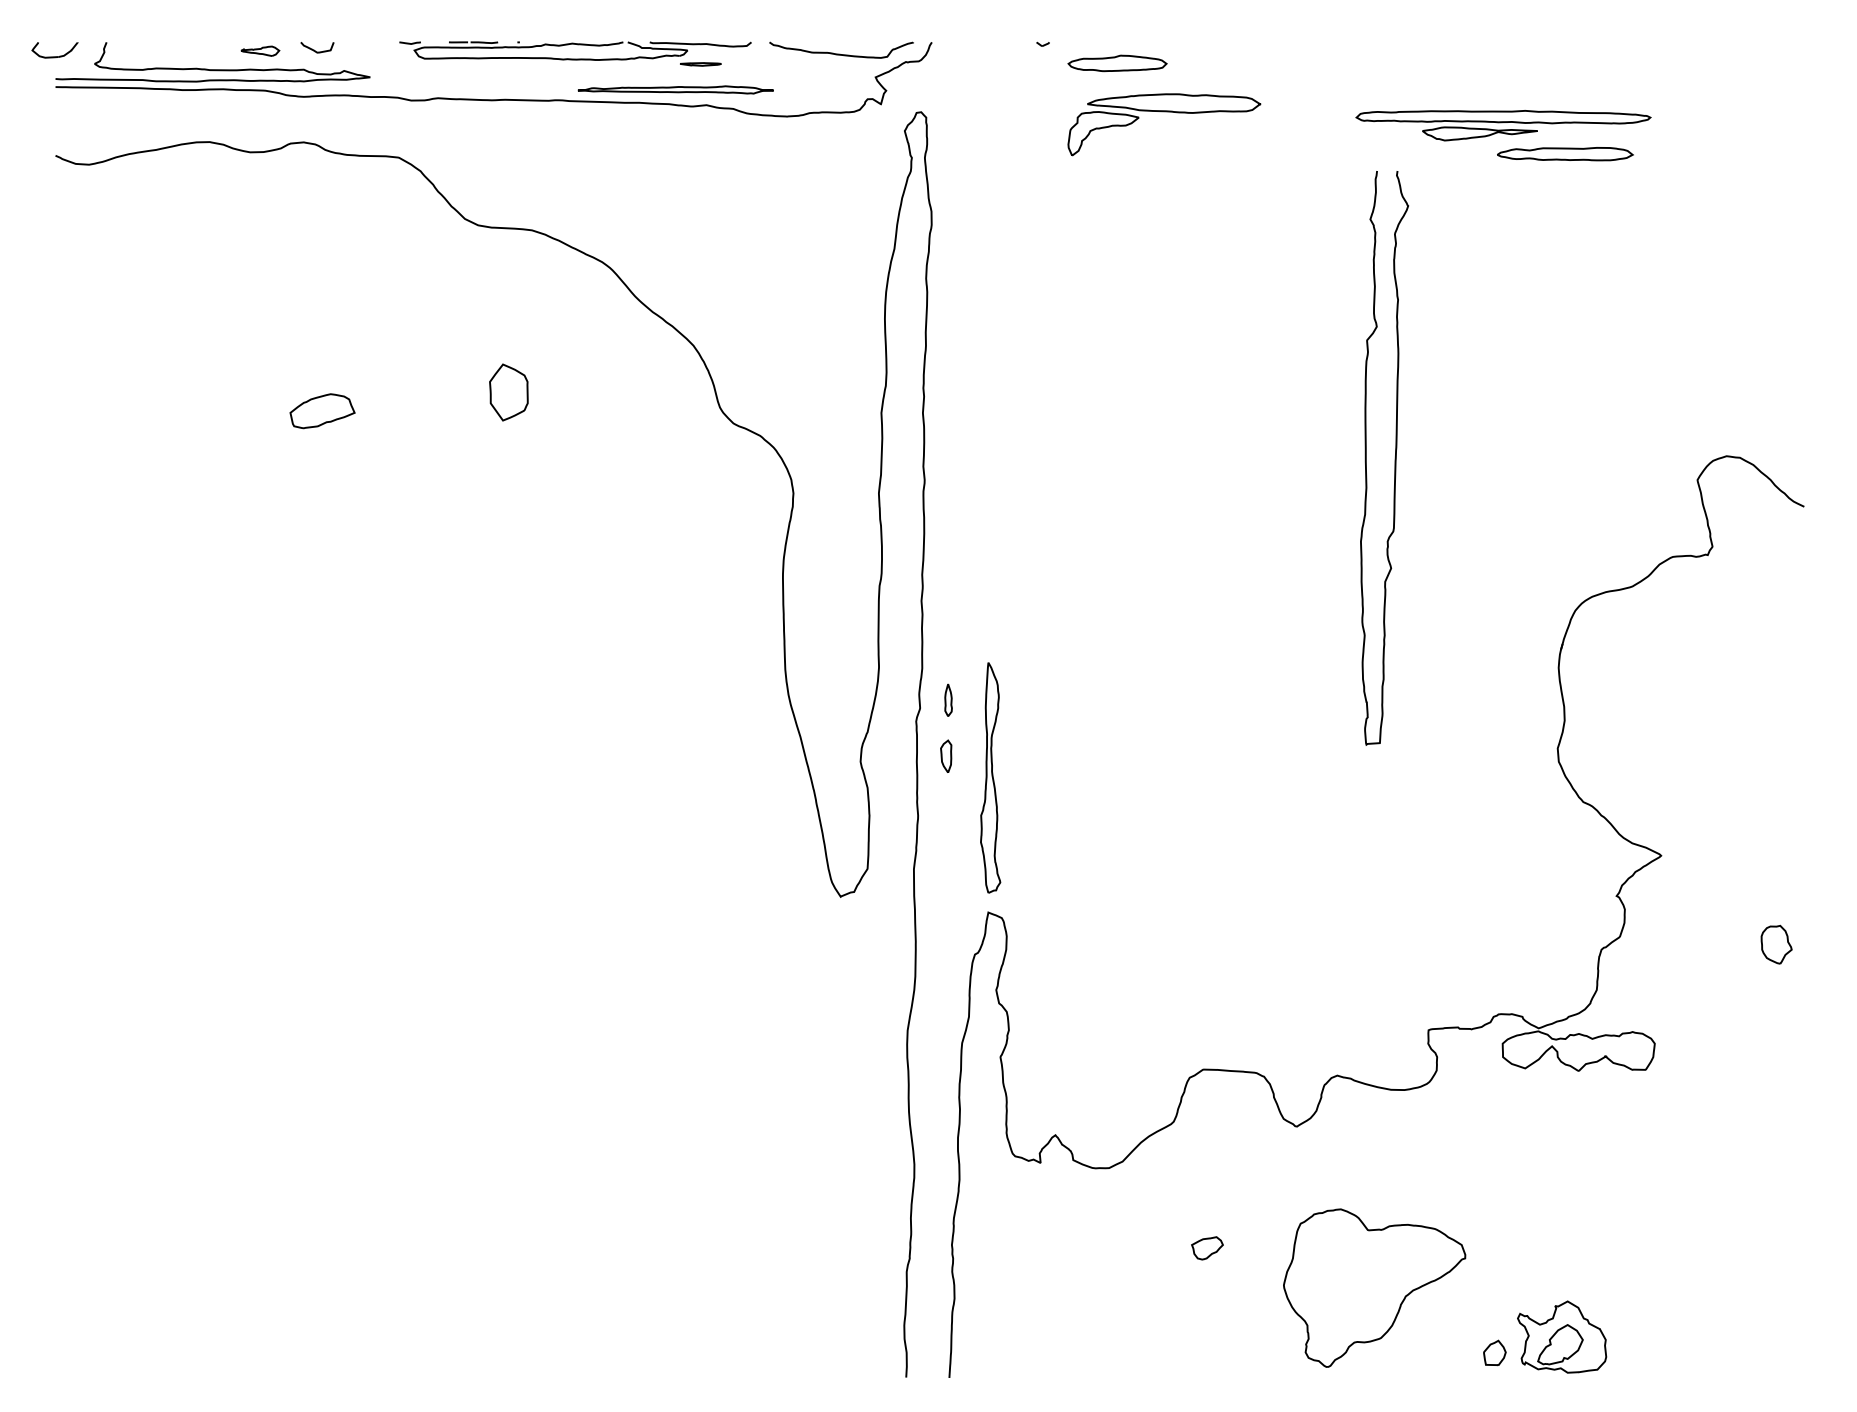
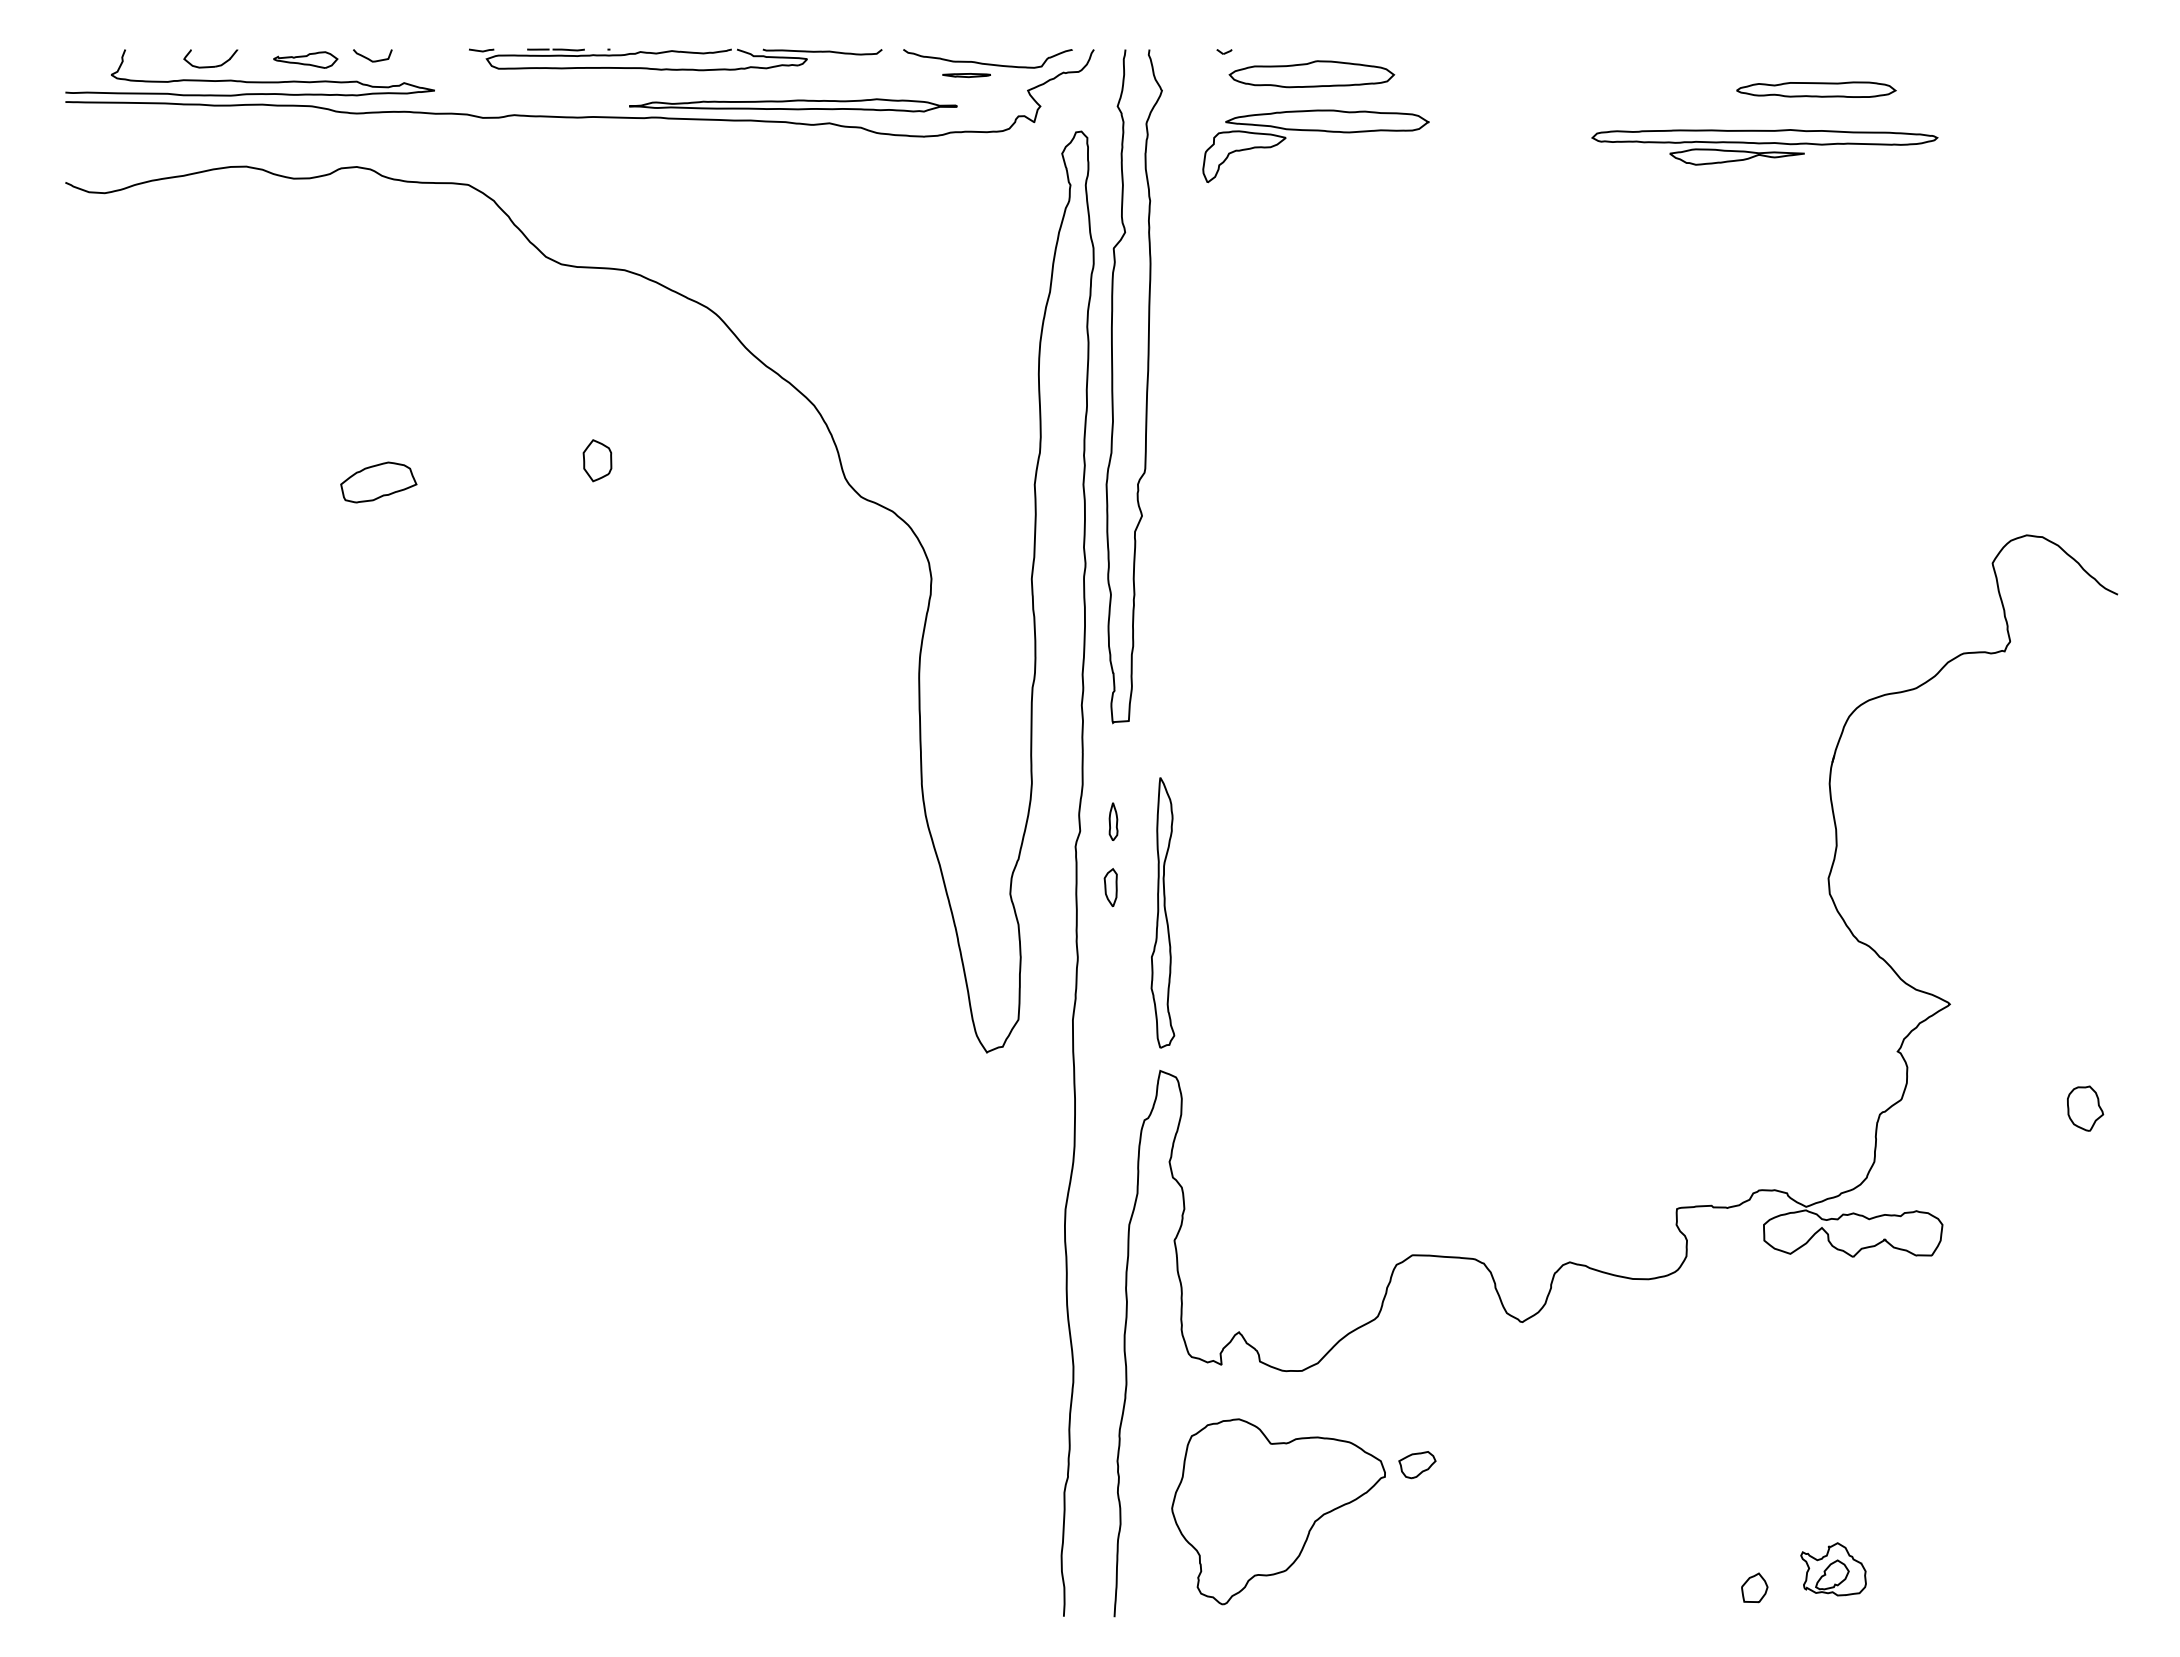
part: (260, 50) -> (305, 59), size x1.43
part: (54, 56) -> (210, 66), moved
part: (1117, 63) -> (1311, 74), size x1.43
part: (700, 64) -> (966, 75), moved
part: (675, 90) -> (793, 105), size x1.43
part: (1164, 112) -> (1315, 131), moved
part: (1565, 153) -> (1816, 89), moved
part: (508, 392) -> (597, 460), size x0.62
curve: (1394, 458) -> (1146, 386), moved
part: (1374, 1287) -> (1278, 1511), moved
part: (1561, 1337) -> (1833, 1569), size x0.62

